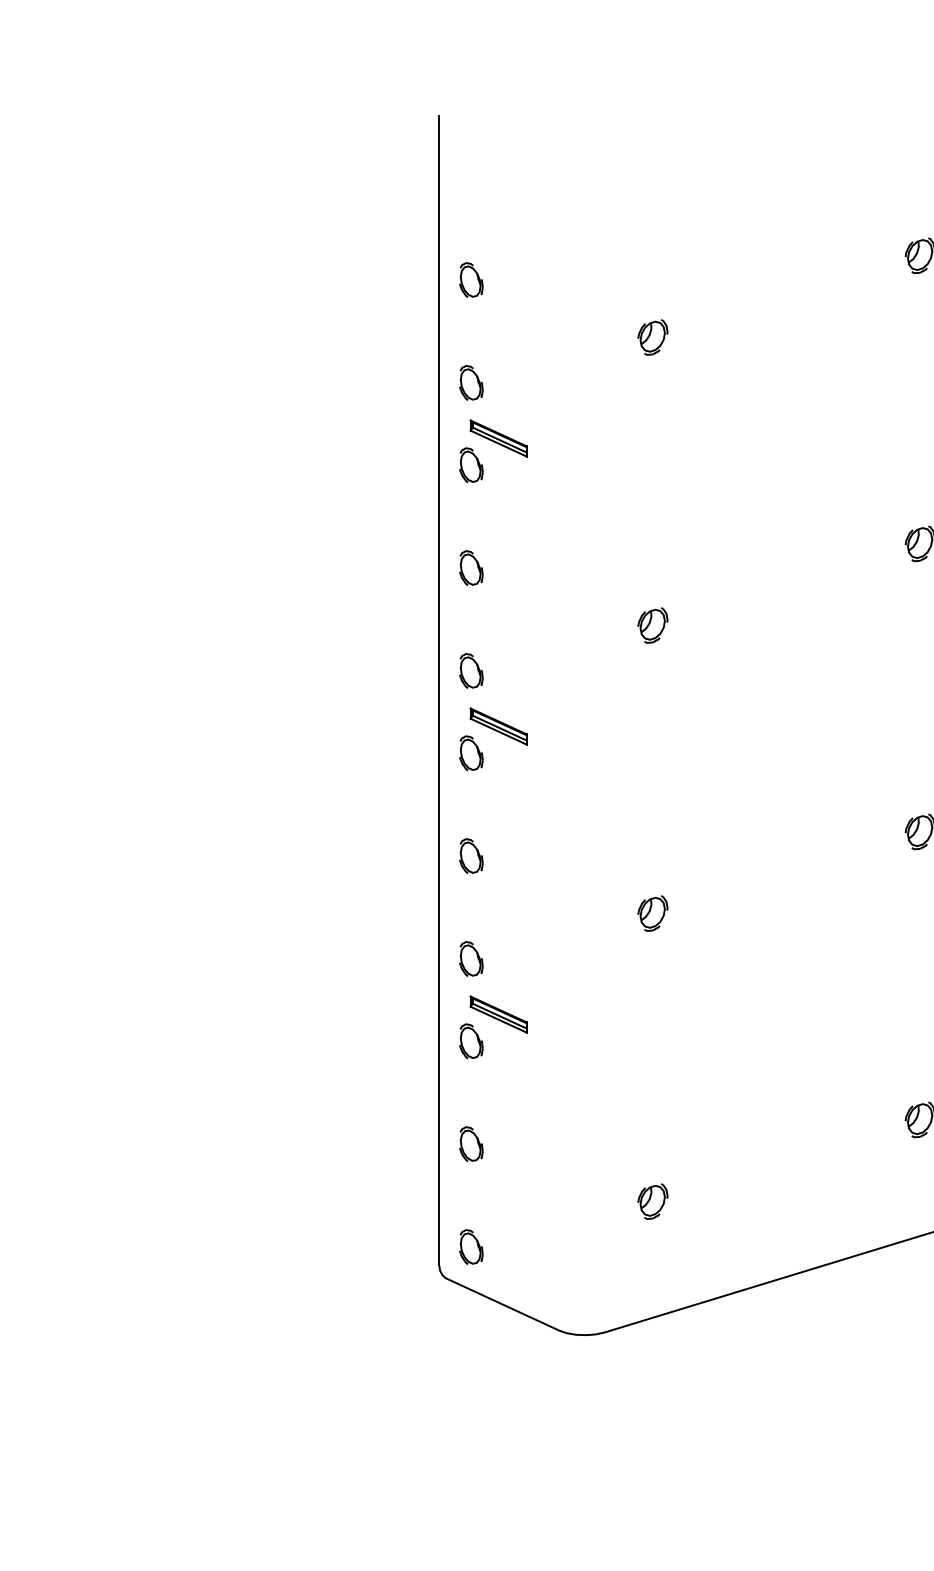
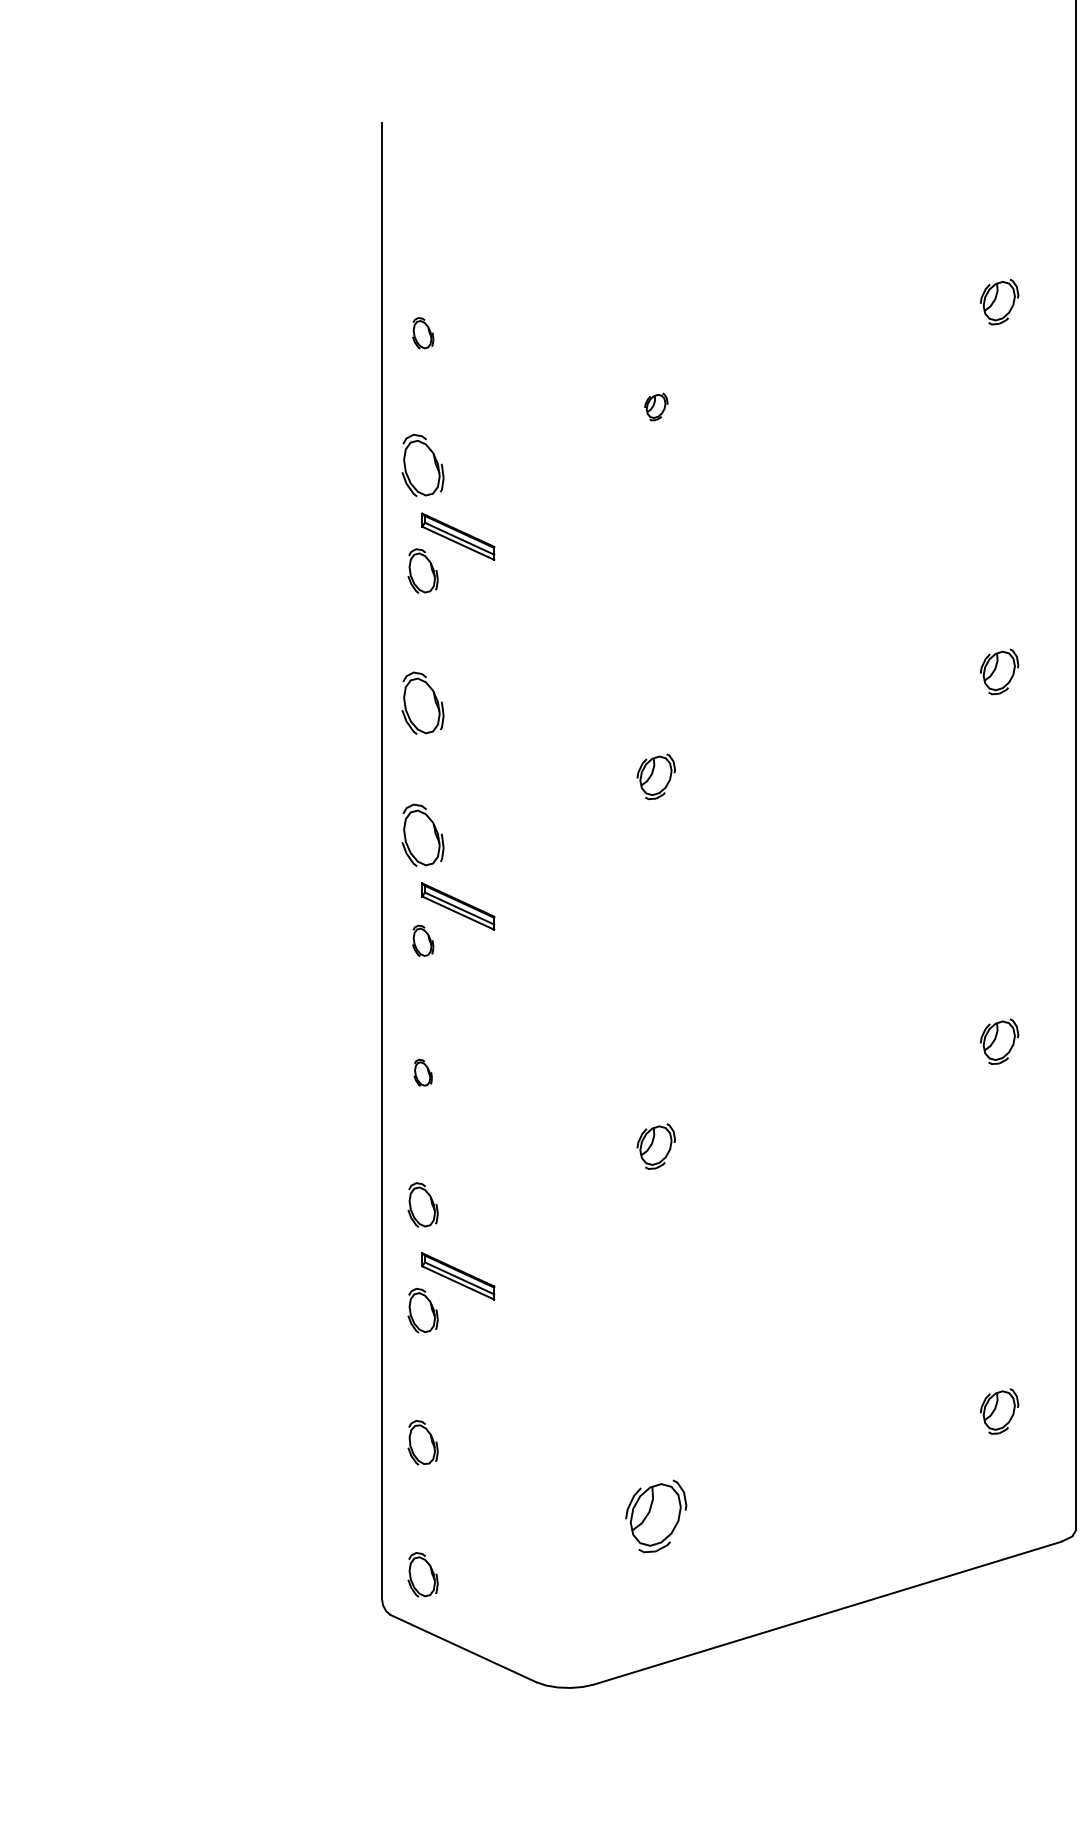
part: (471, 279) -> (423, 332), size x0.7
part: (652, 337) -> (655, 407), size x0.6
part: (471, 382) -> (423, 464), size x1.4
part: (471, 567) -> (423, 702), size x1.4
part: (471, 670) -> (423, 834), size x1.4
part: (471, 753) -> (423, 941), size x0.7
part: (471, 855) -> (423, 1072), size x0.6
part: (652, 1201) -> (655, 1516), size x1.6

